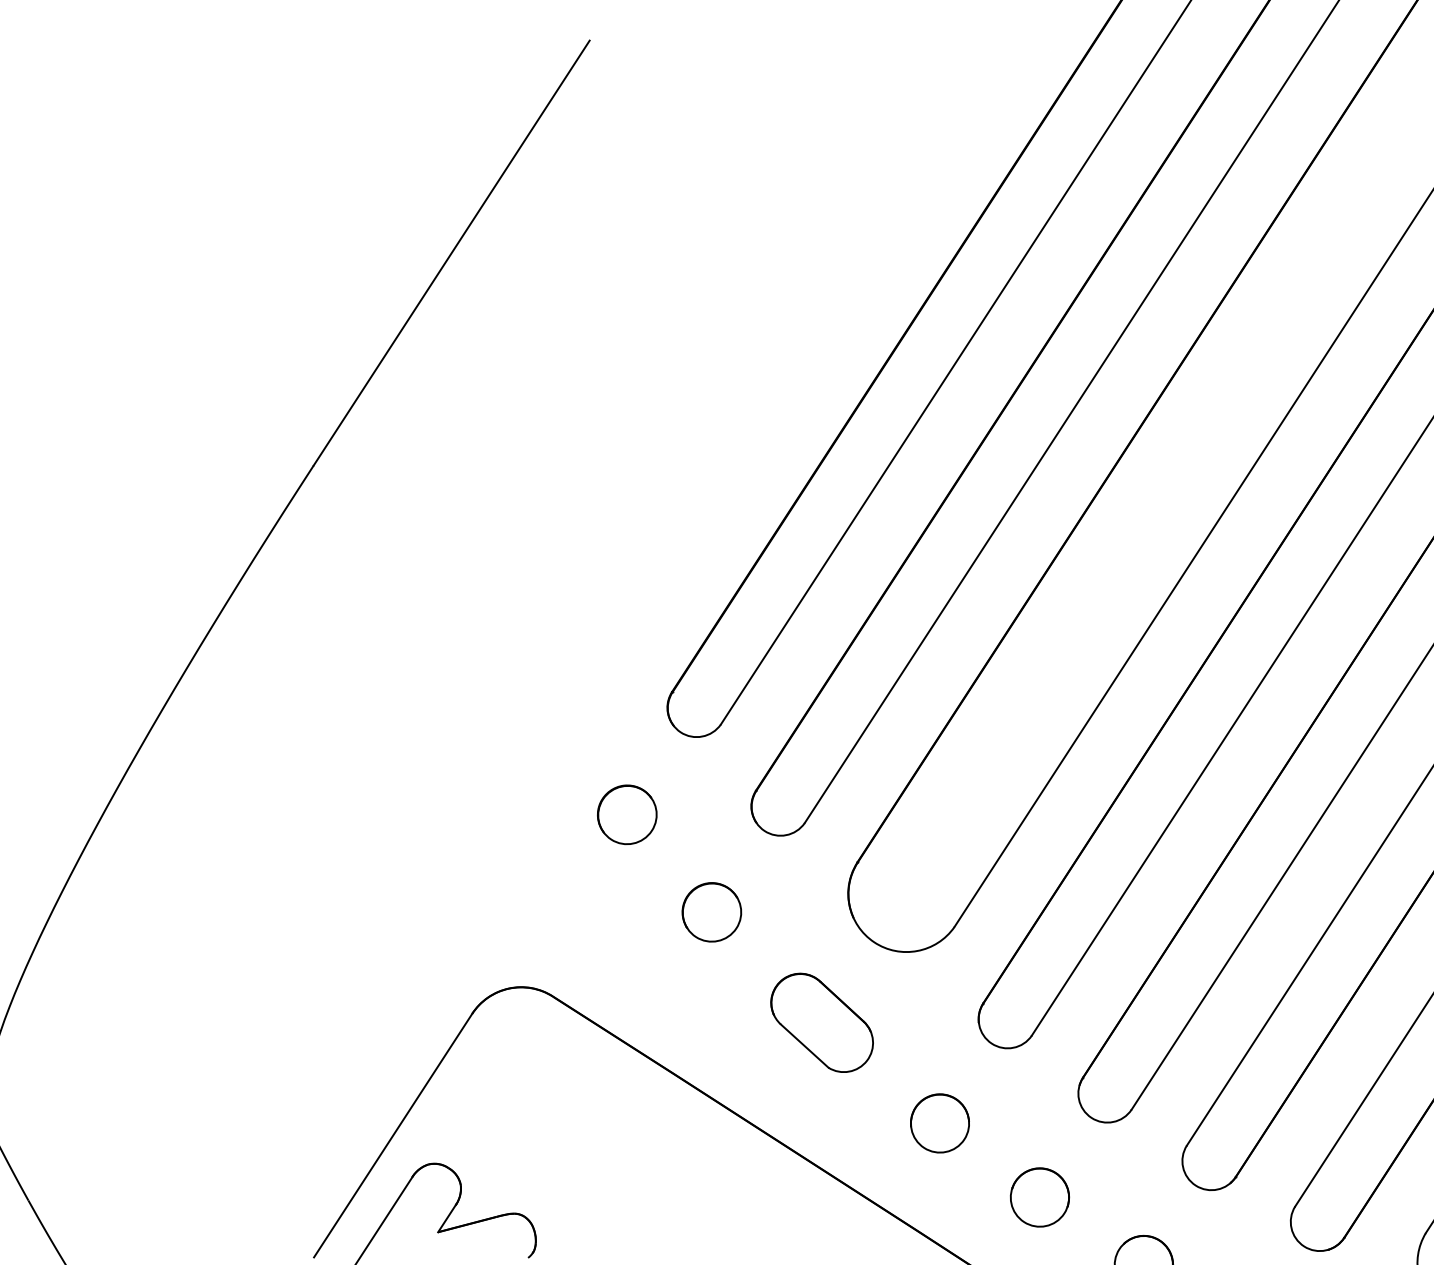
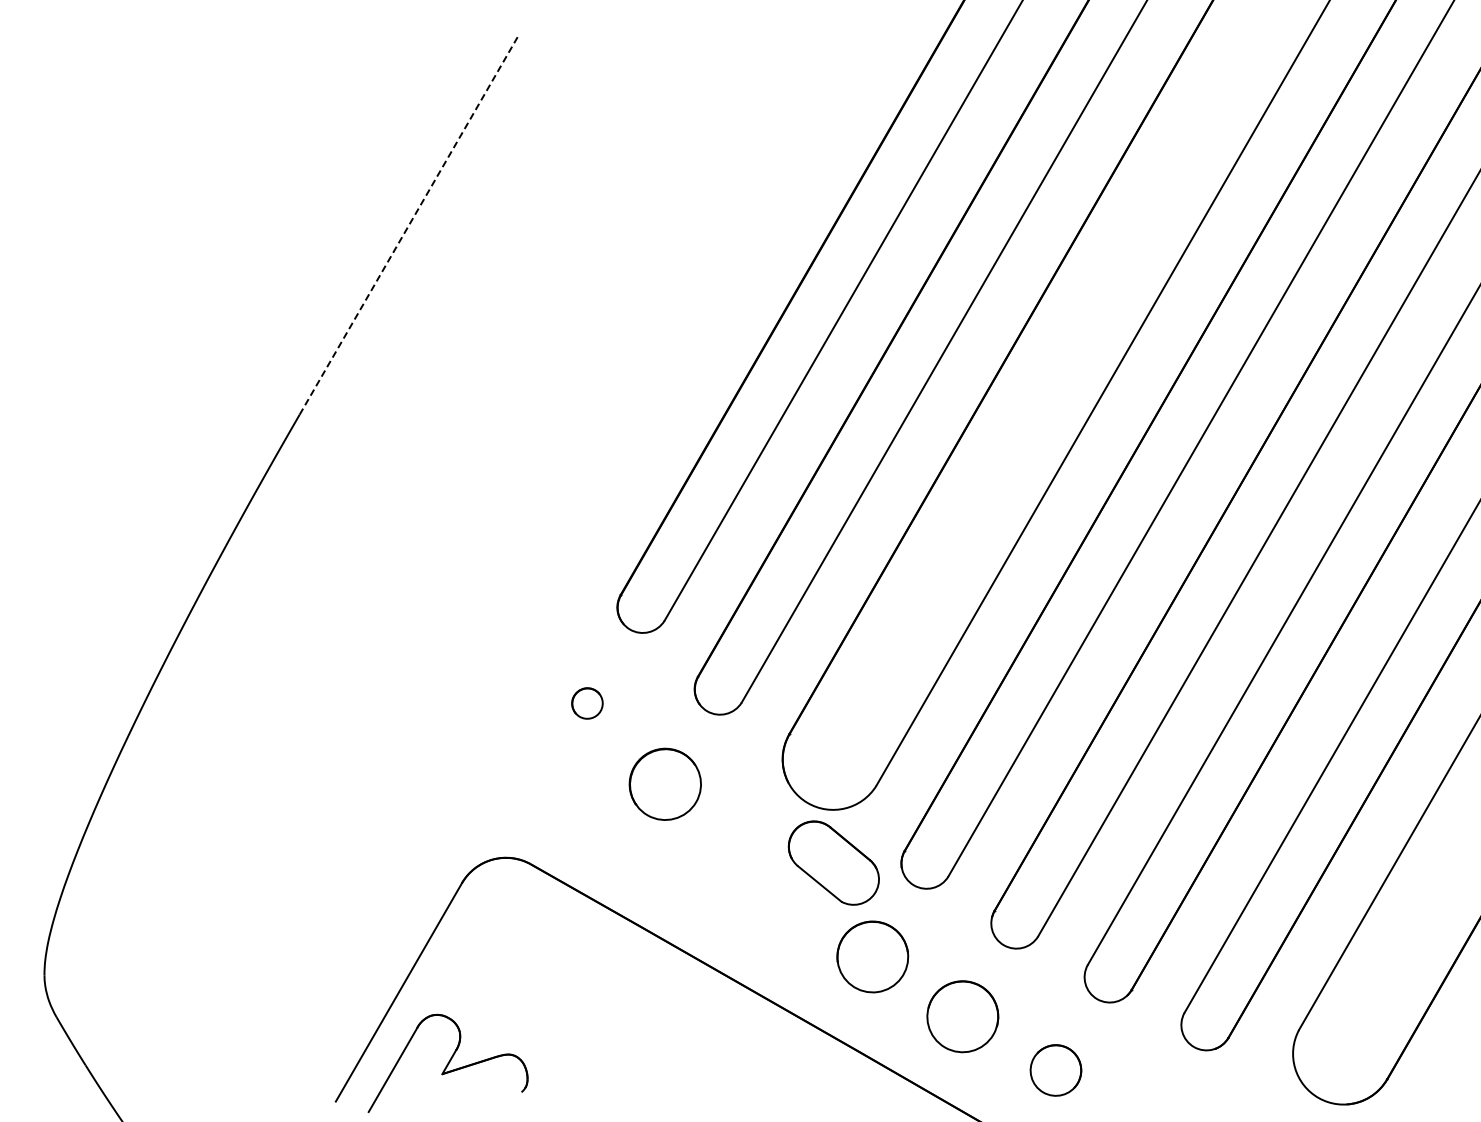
line: (451, 253) -> (409, 224), solid -> dashed
part: (627, 814) -> (587, 703), size x0.6
part: (711, 911) -> (664, 783), size x1.4
part: (821, 1022) -> (833, 862), moved
part: (939, 1122) -> (872, 956), size x1.4
part: (1039, 1197) -> (962, 1016), size x1.4

